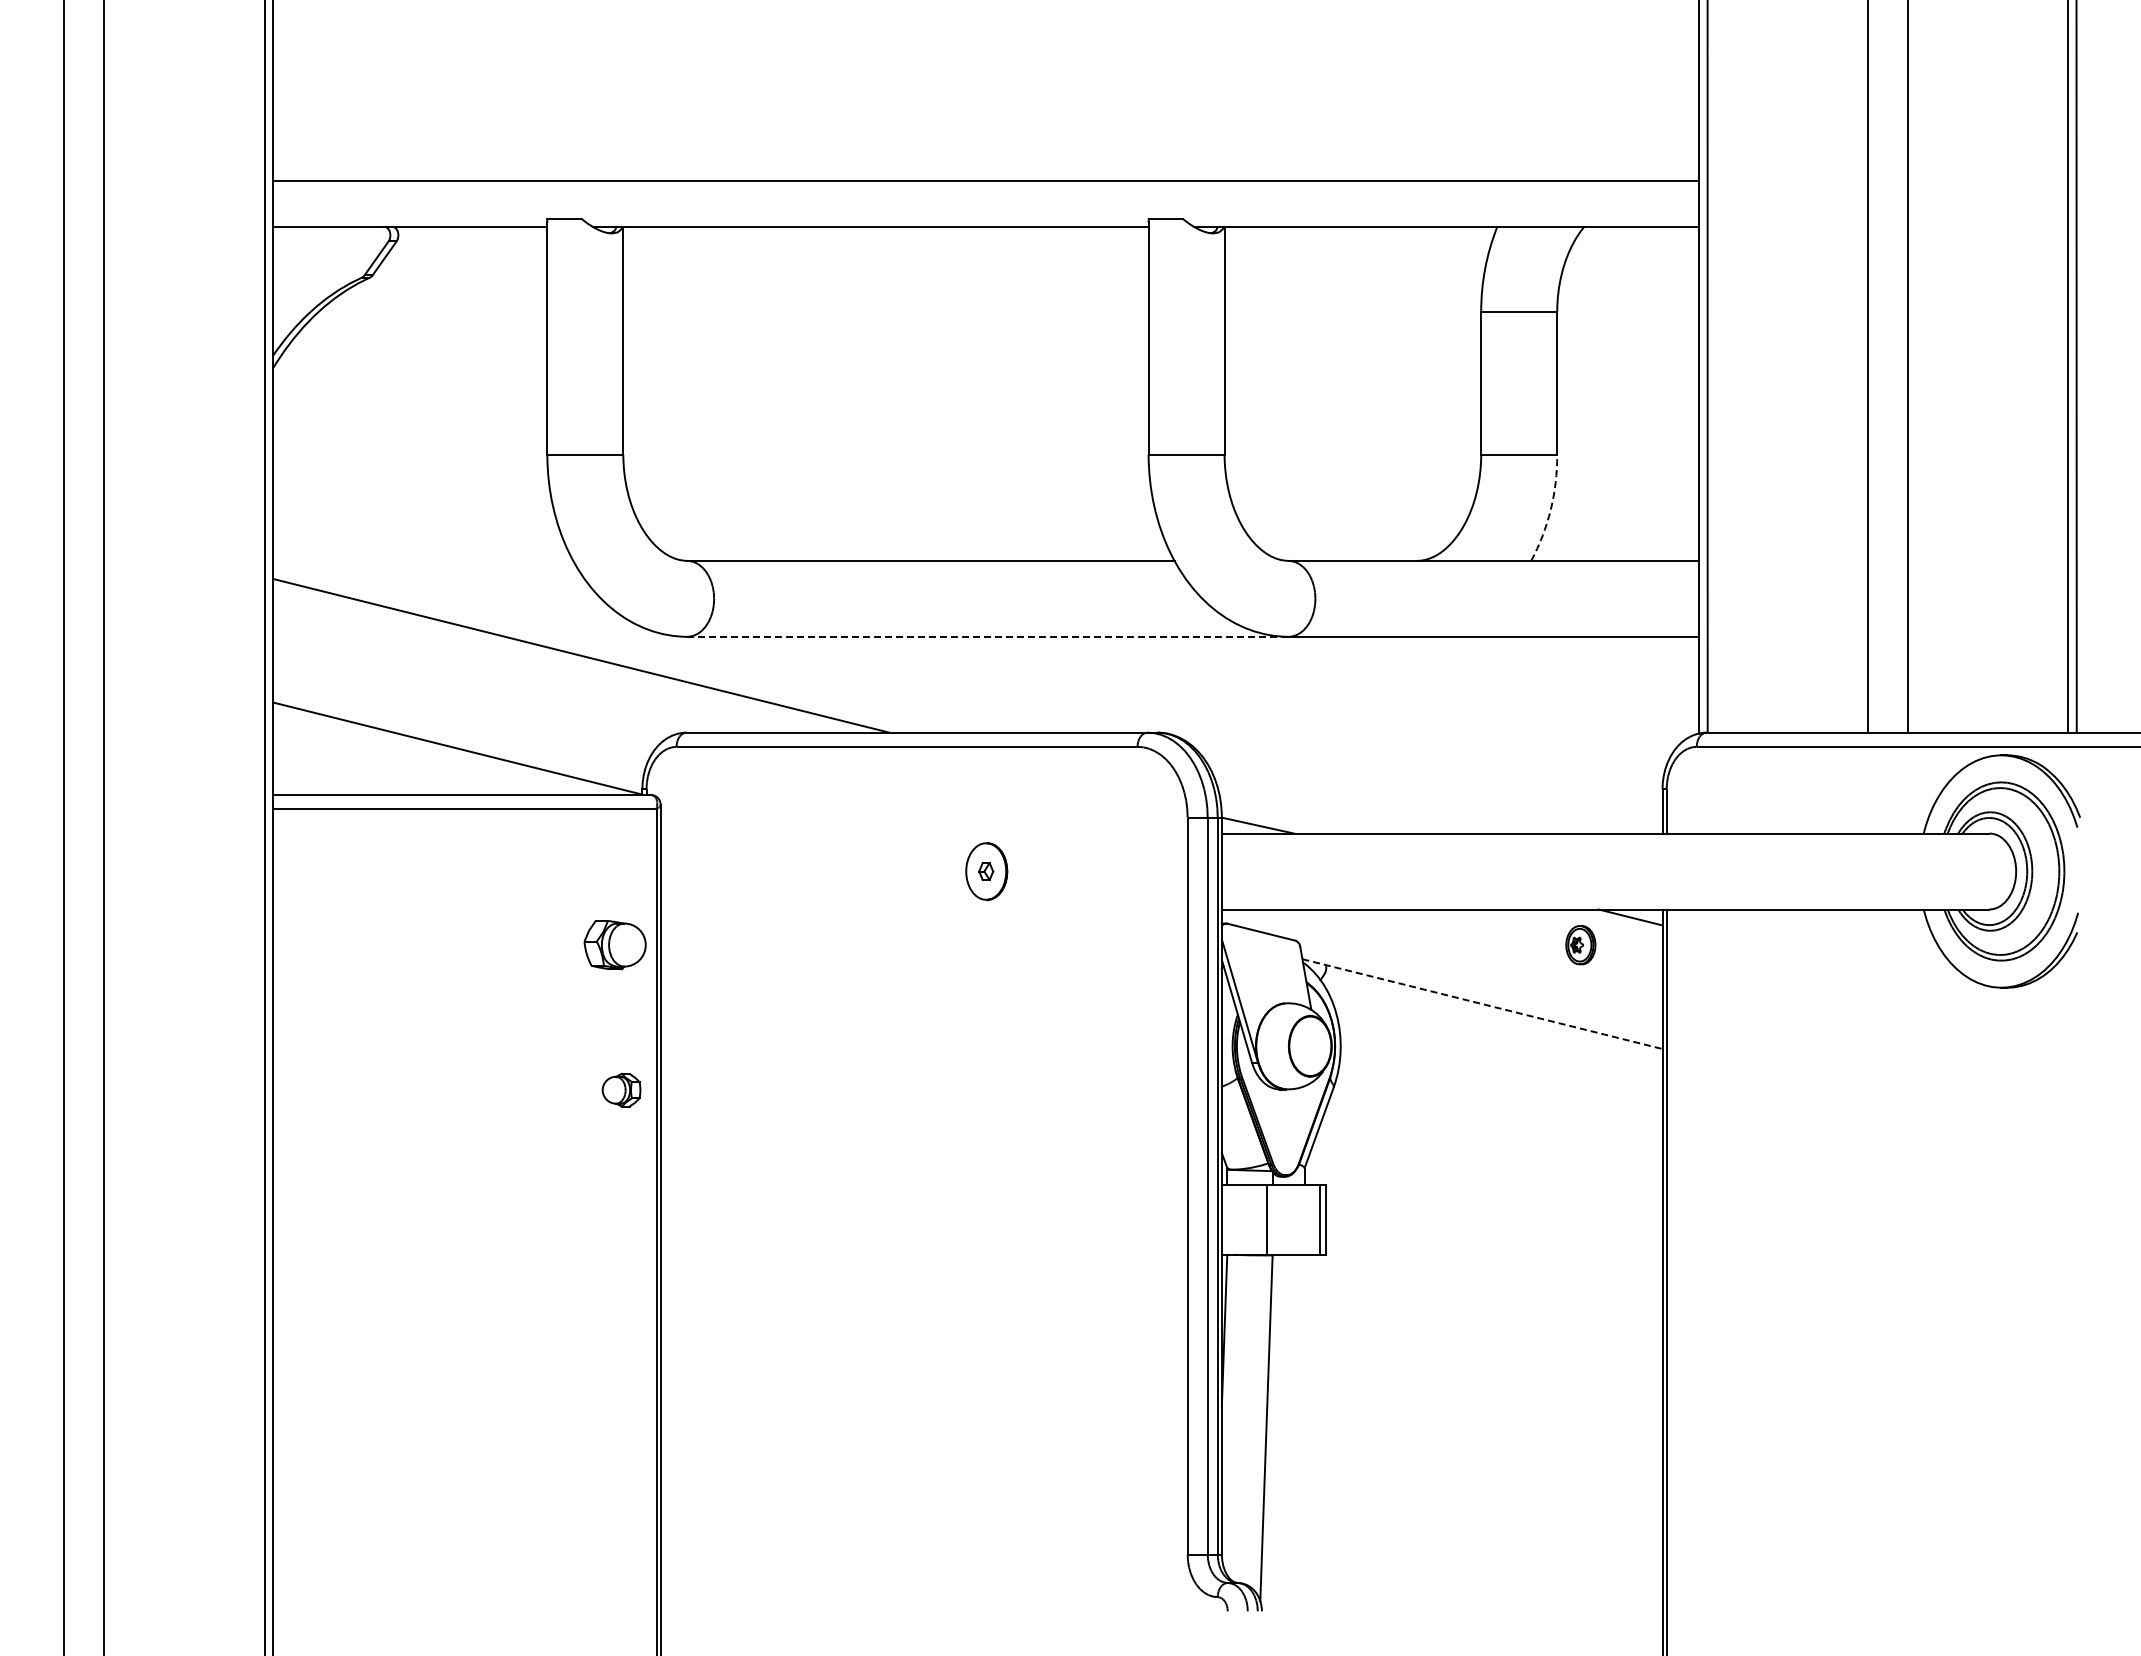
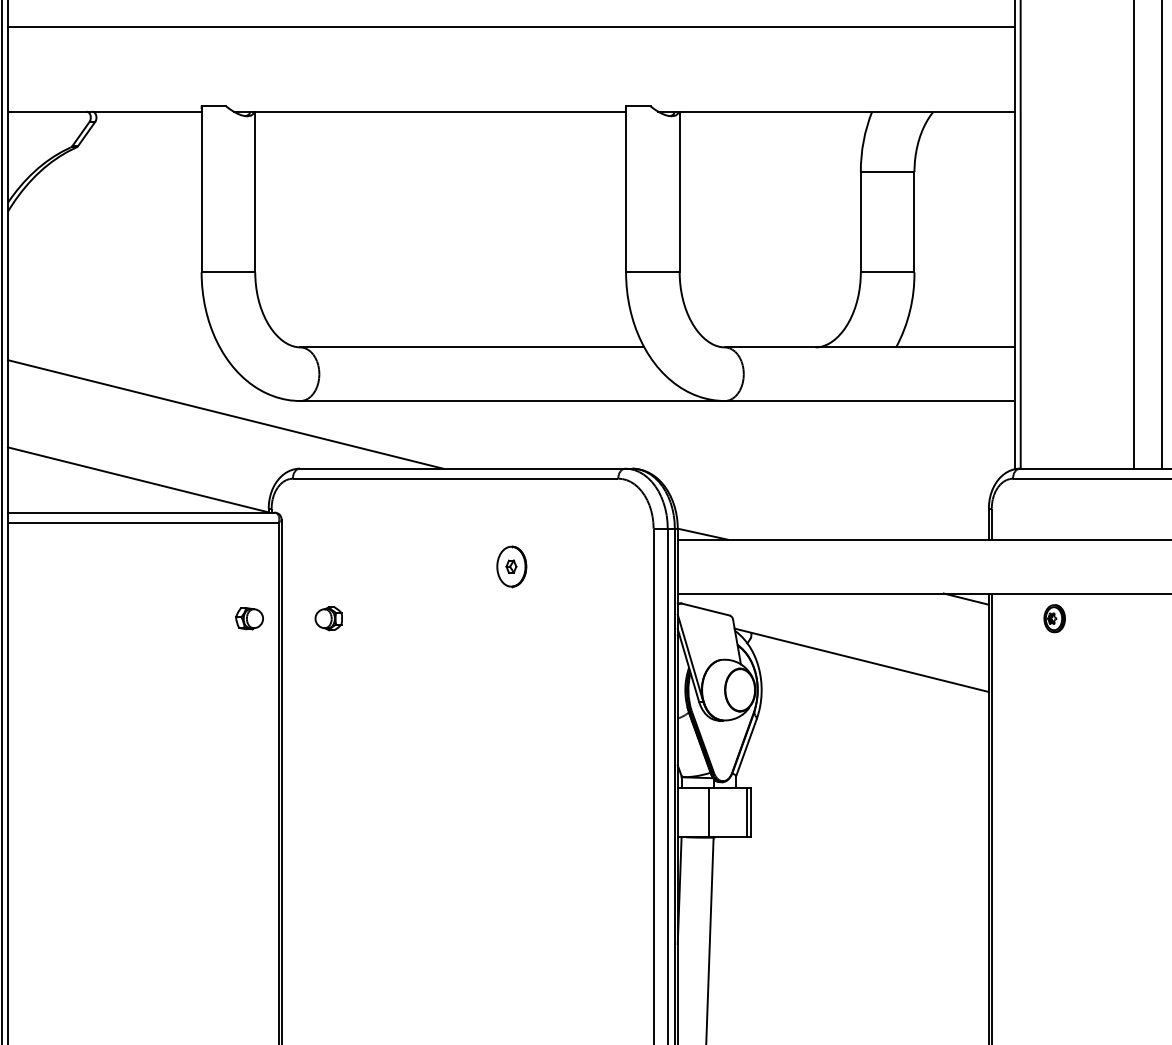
line: (985, 180) -> (510, 26), moved
arc: (1550, 509) -> (909, 311), dashed -> solid
line: (987, 636) -> (512, 400), dashed -> solid
part: (615, 945) -> (249, 618), size x0.62
part: (1580, 945) -> (1054, 618), moved
line: (1482, 1004) -> (861, 660), dashed -> solid
part: (621, 1089) -> (328, 618), moved

